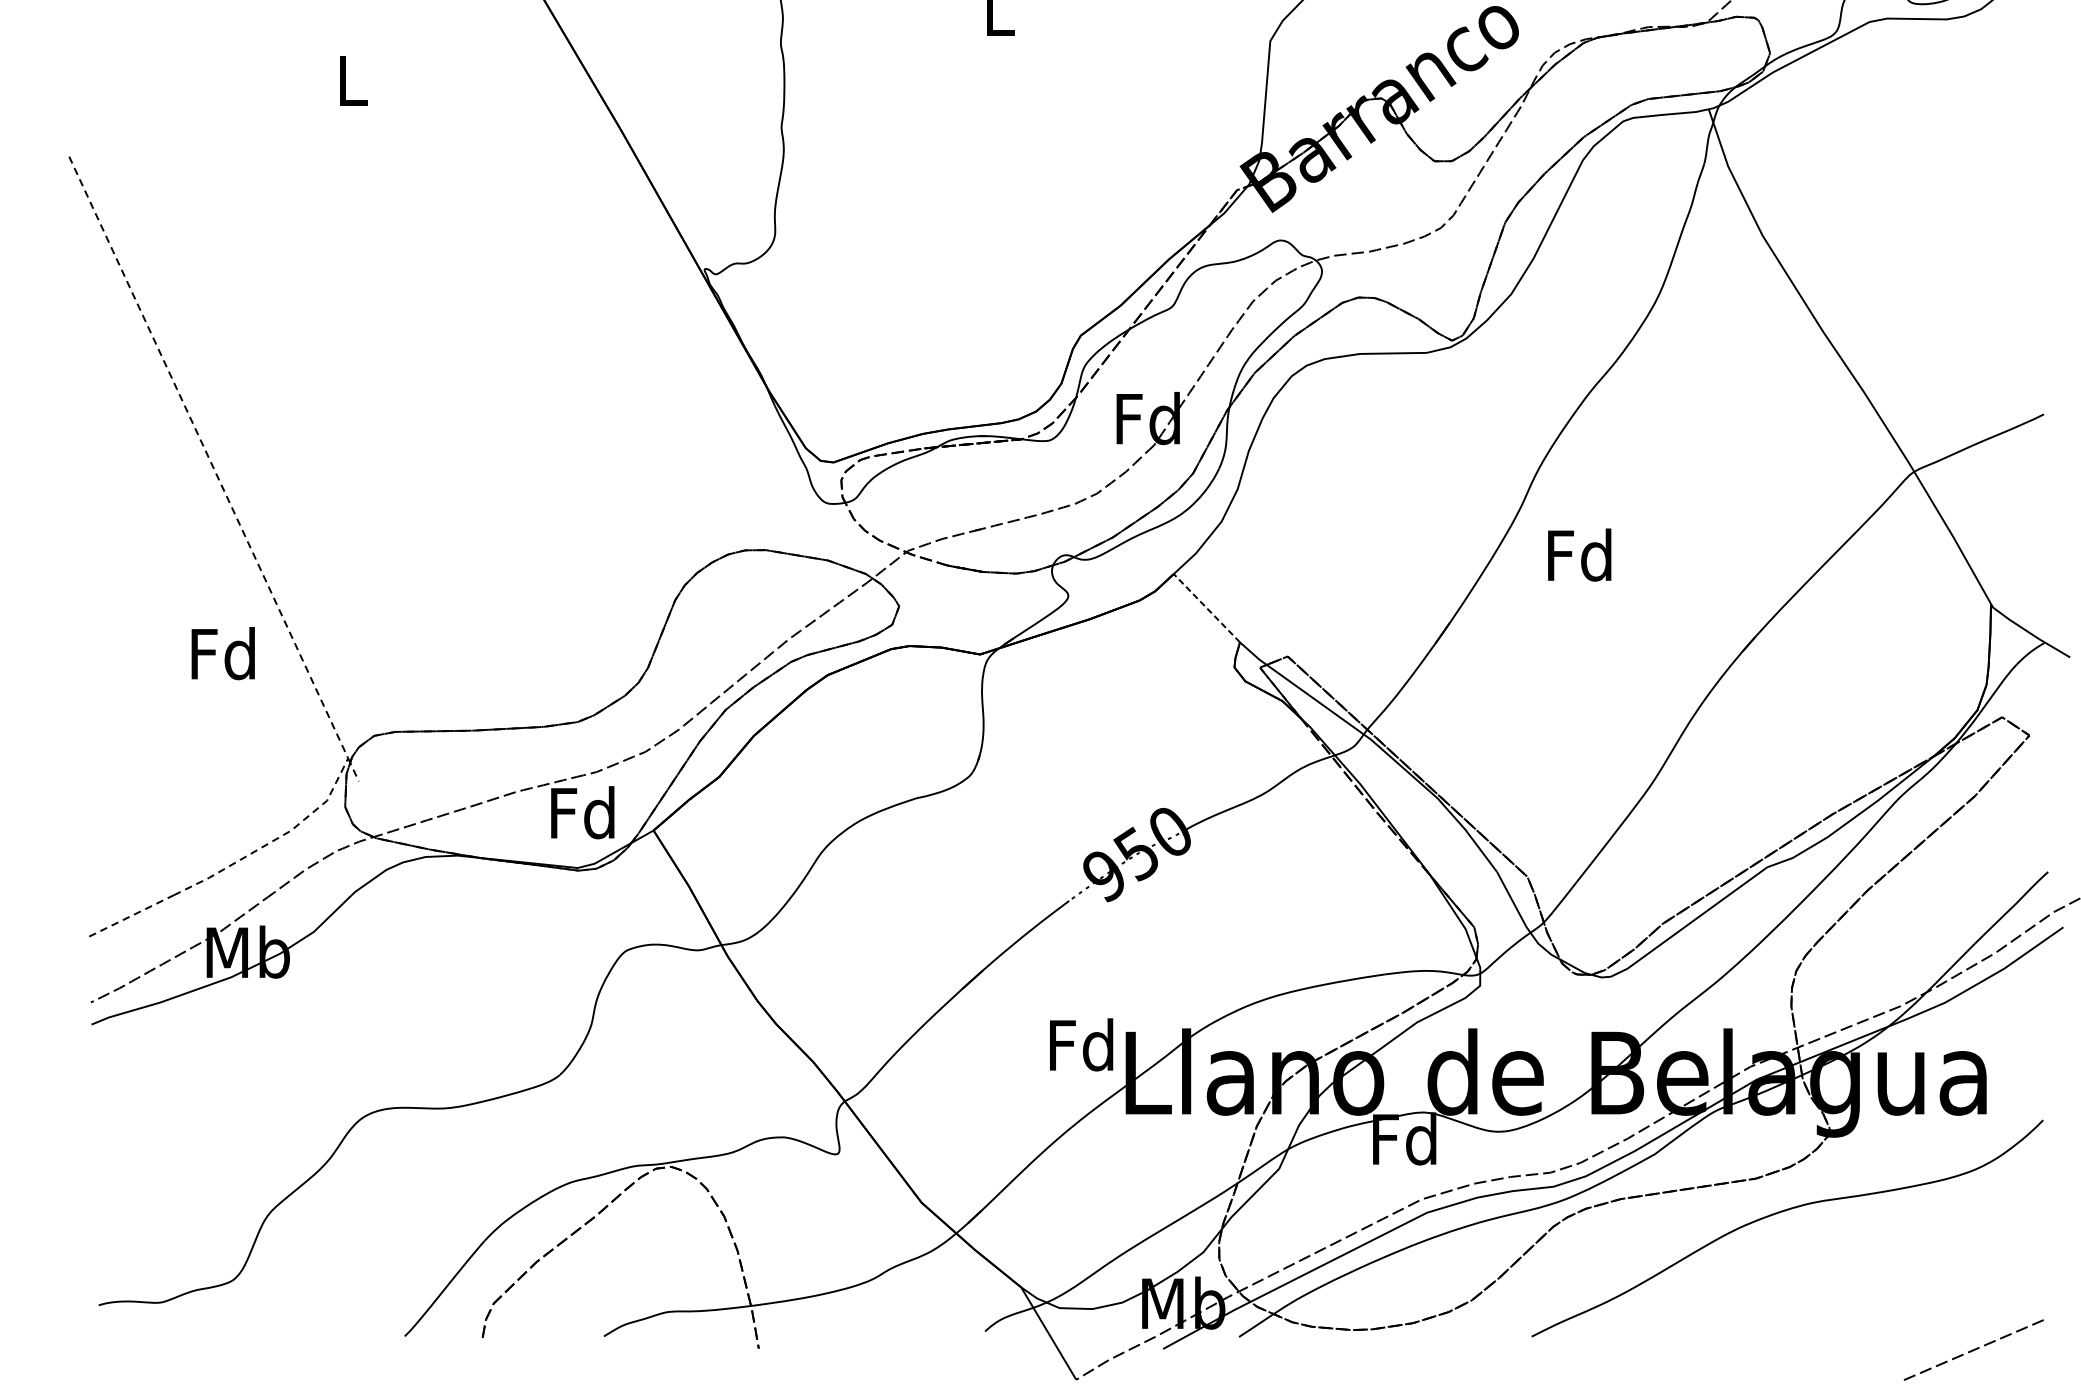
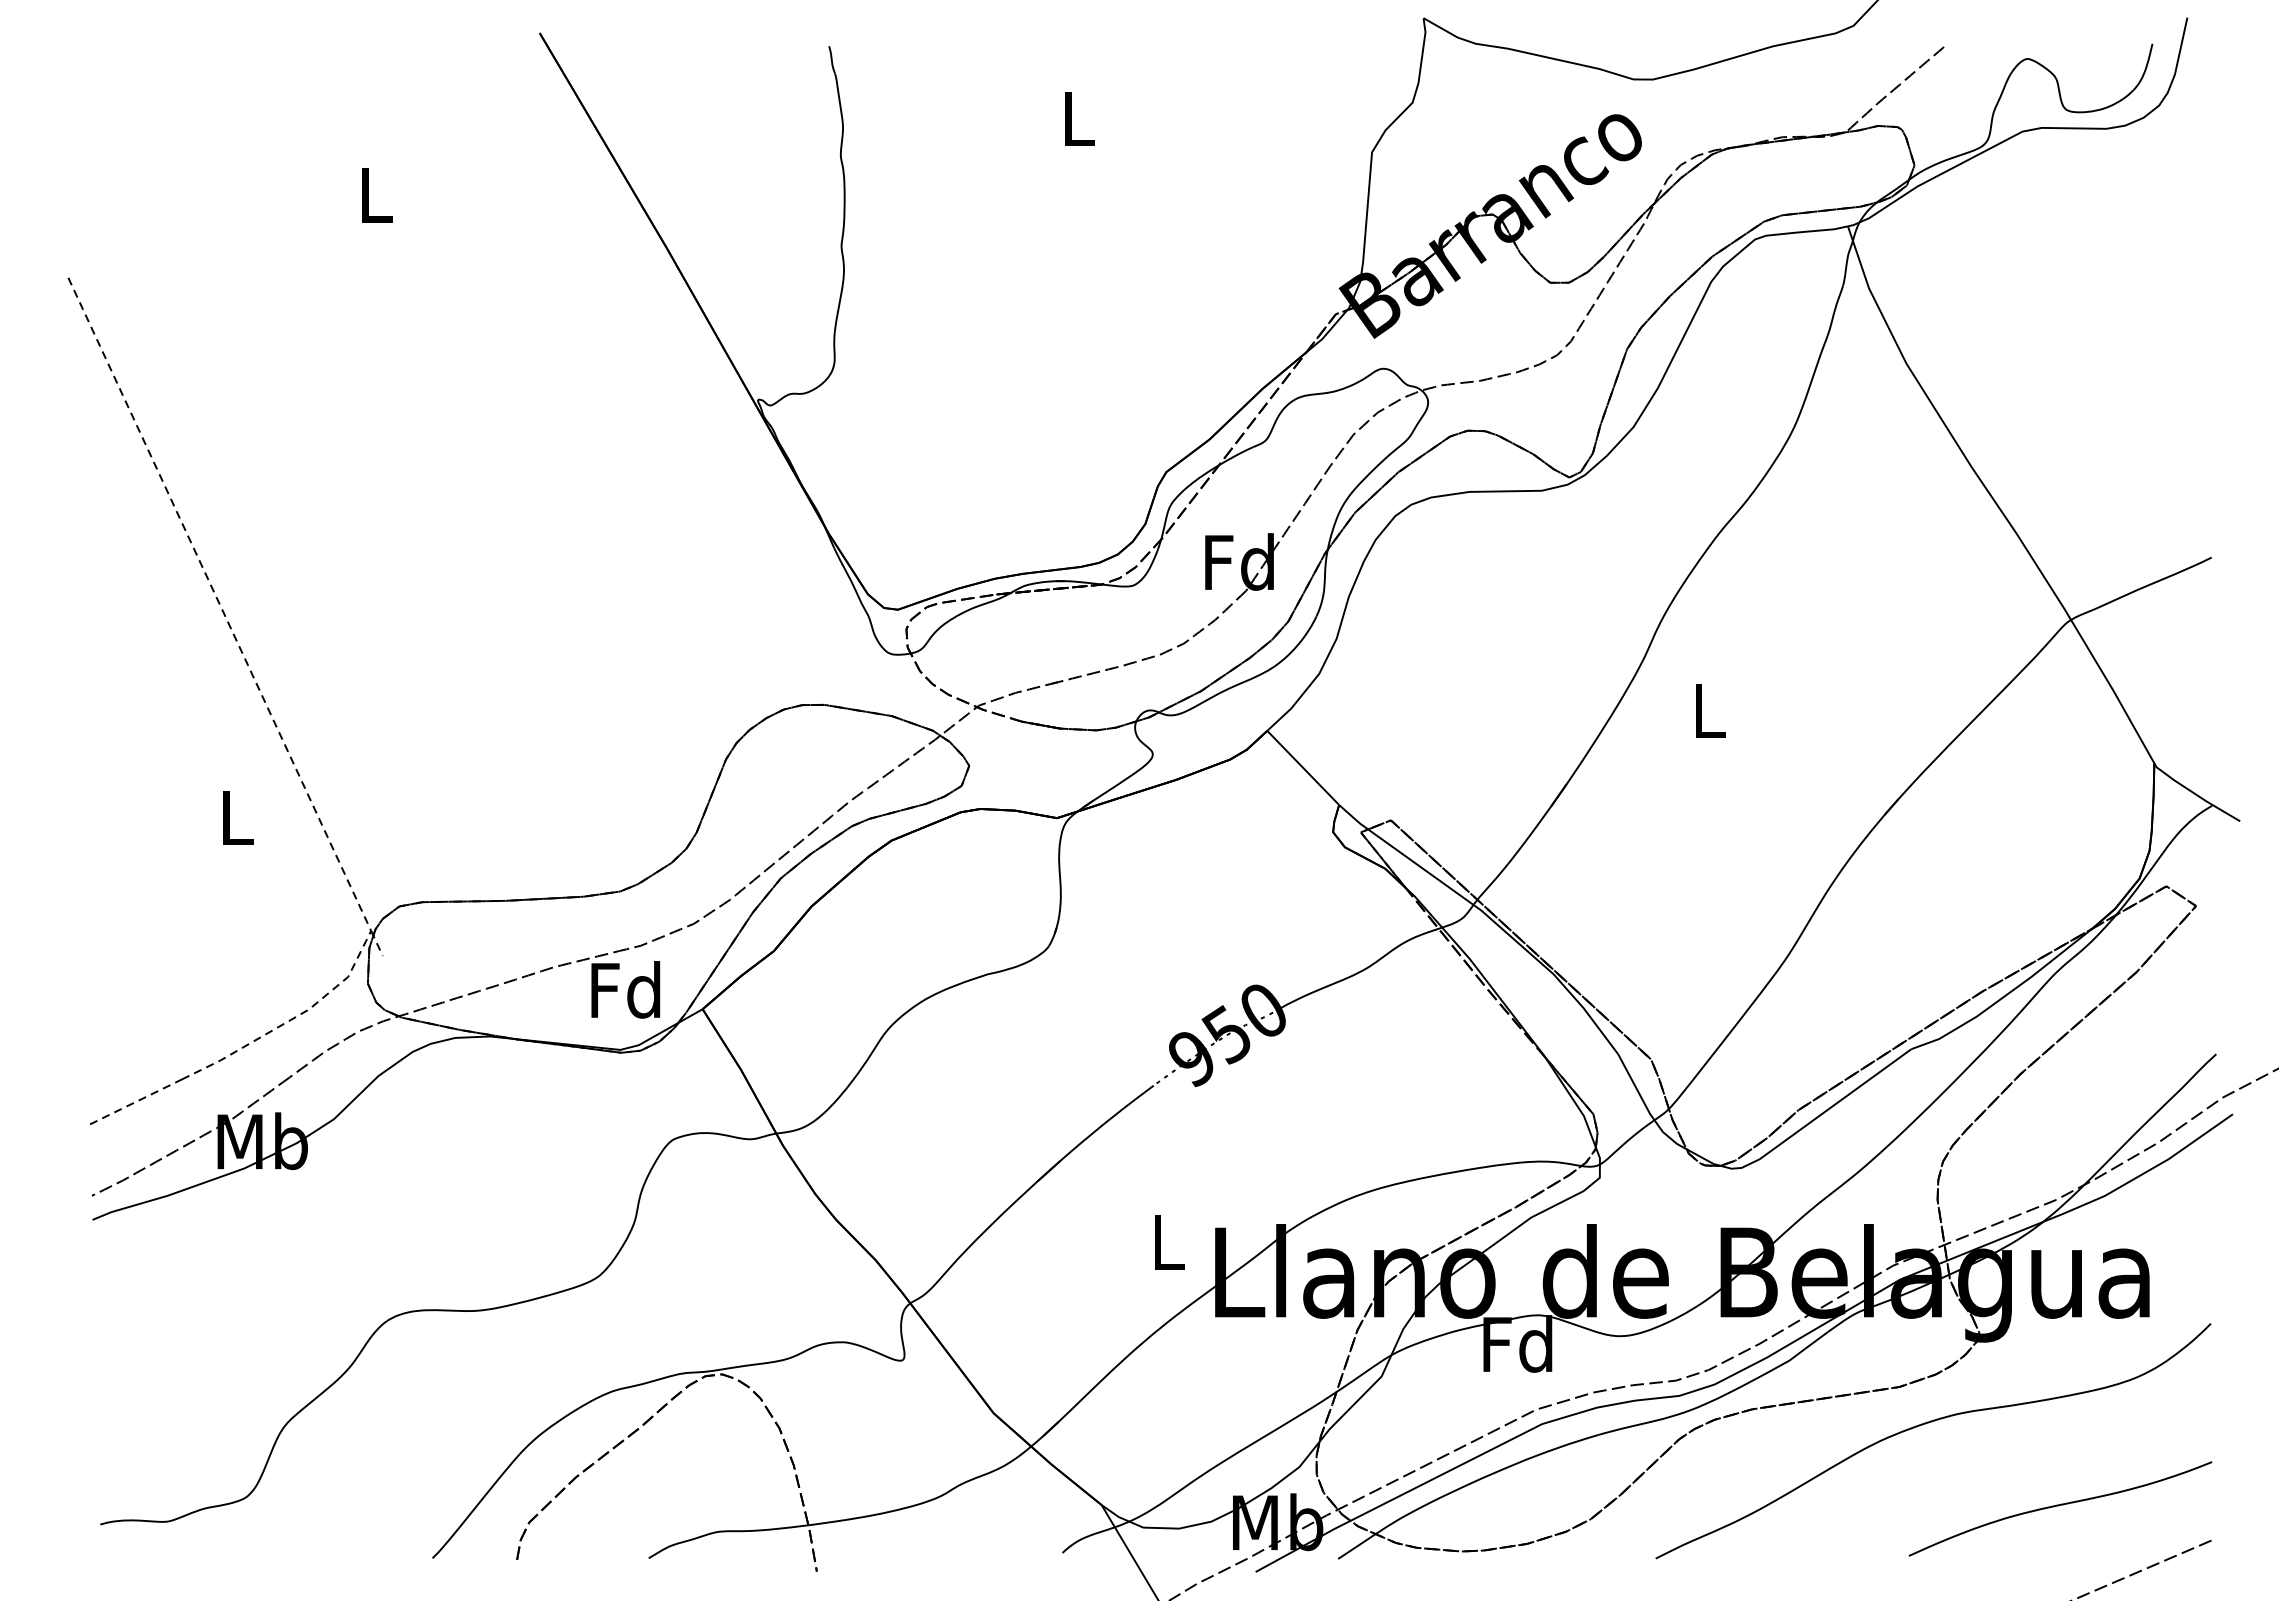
text: (1579, 555) -> (1707, 710), Fd -> L
line: (1207, 607) -> (1303, 767), dashed -> solid
text: (223, 653) -> (235, 817), Fd -> L
text: (1080, 1044) -> (1166, 1241), Fd -> L
curve: (1902, 1288) -> (2058, 1506), added

